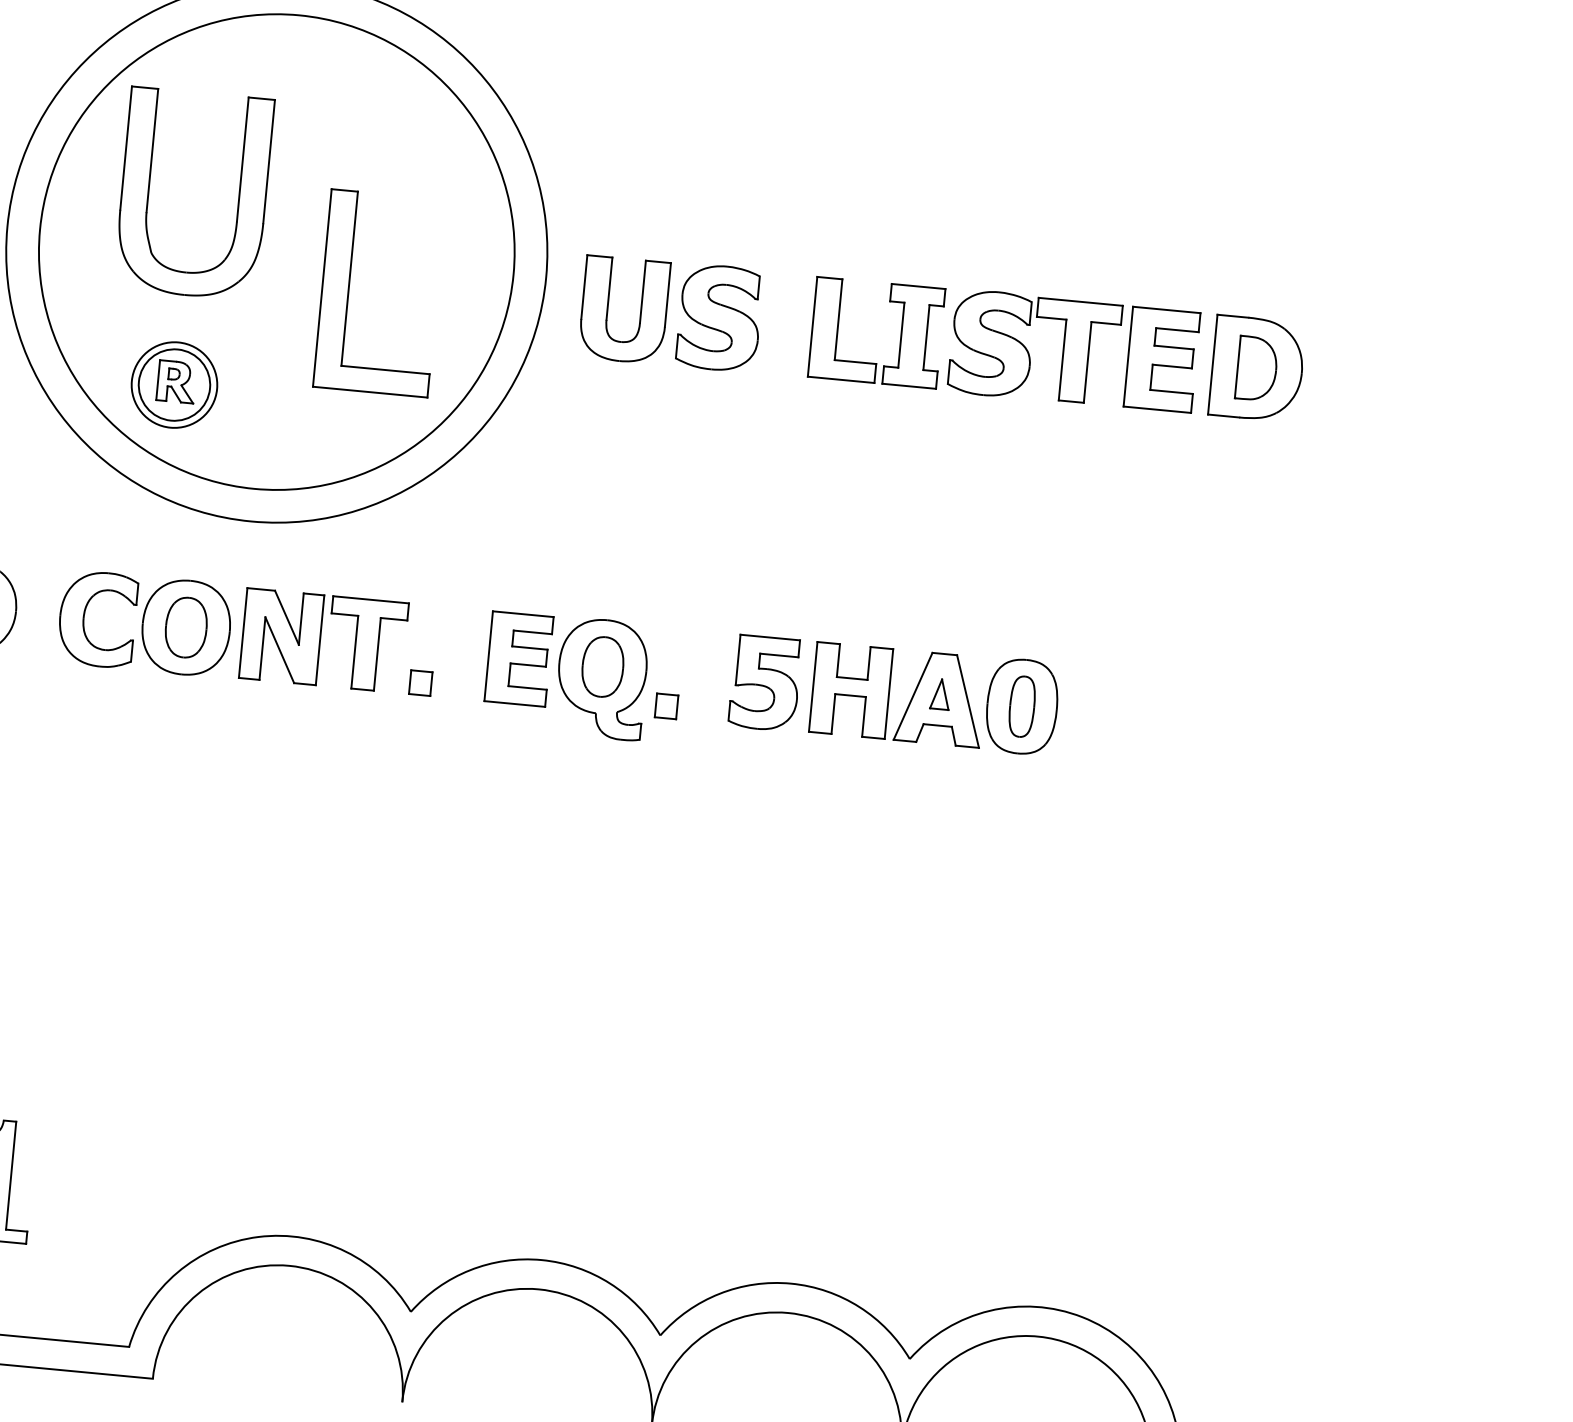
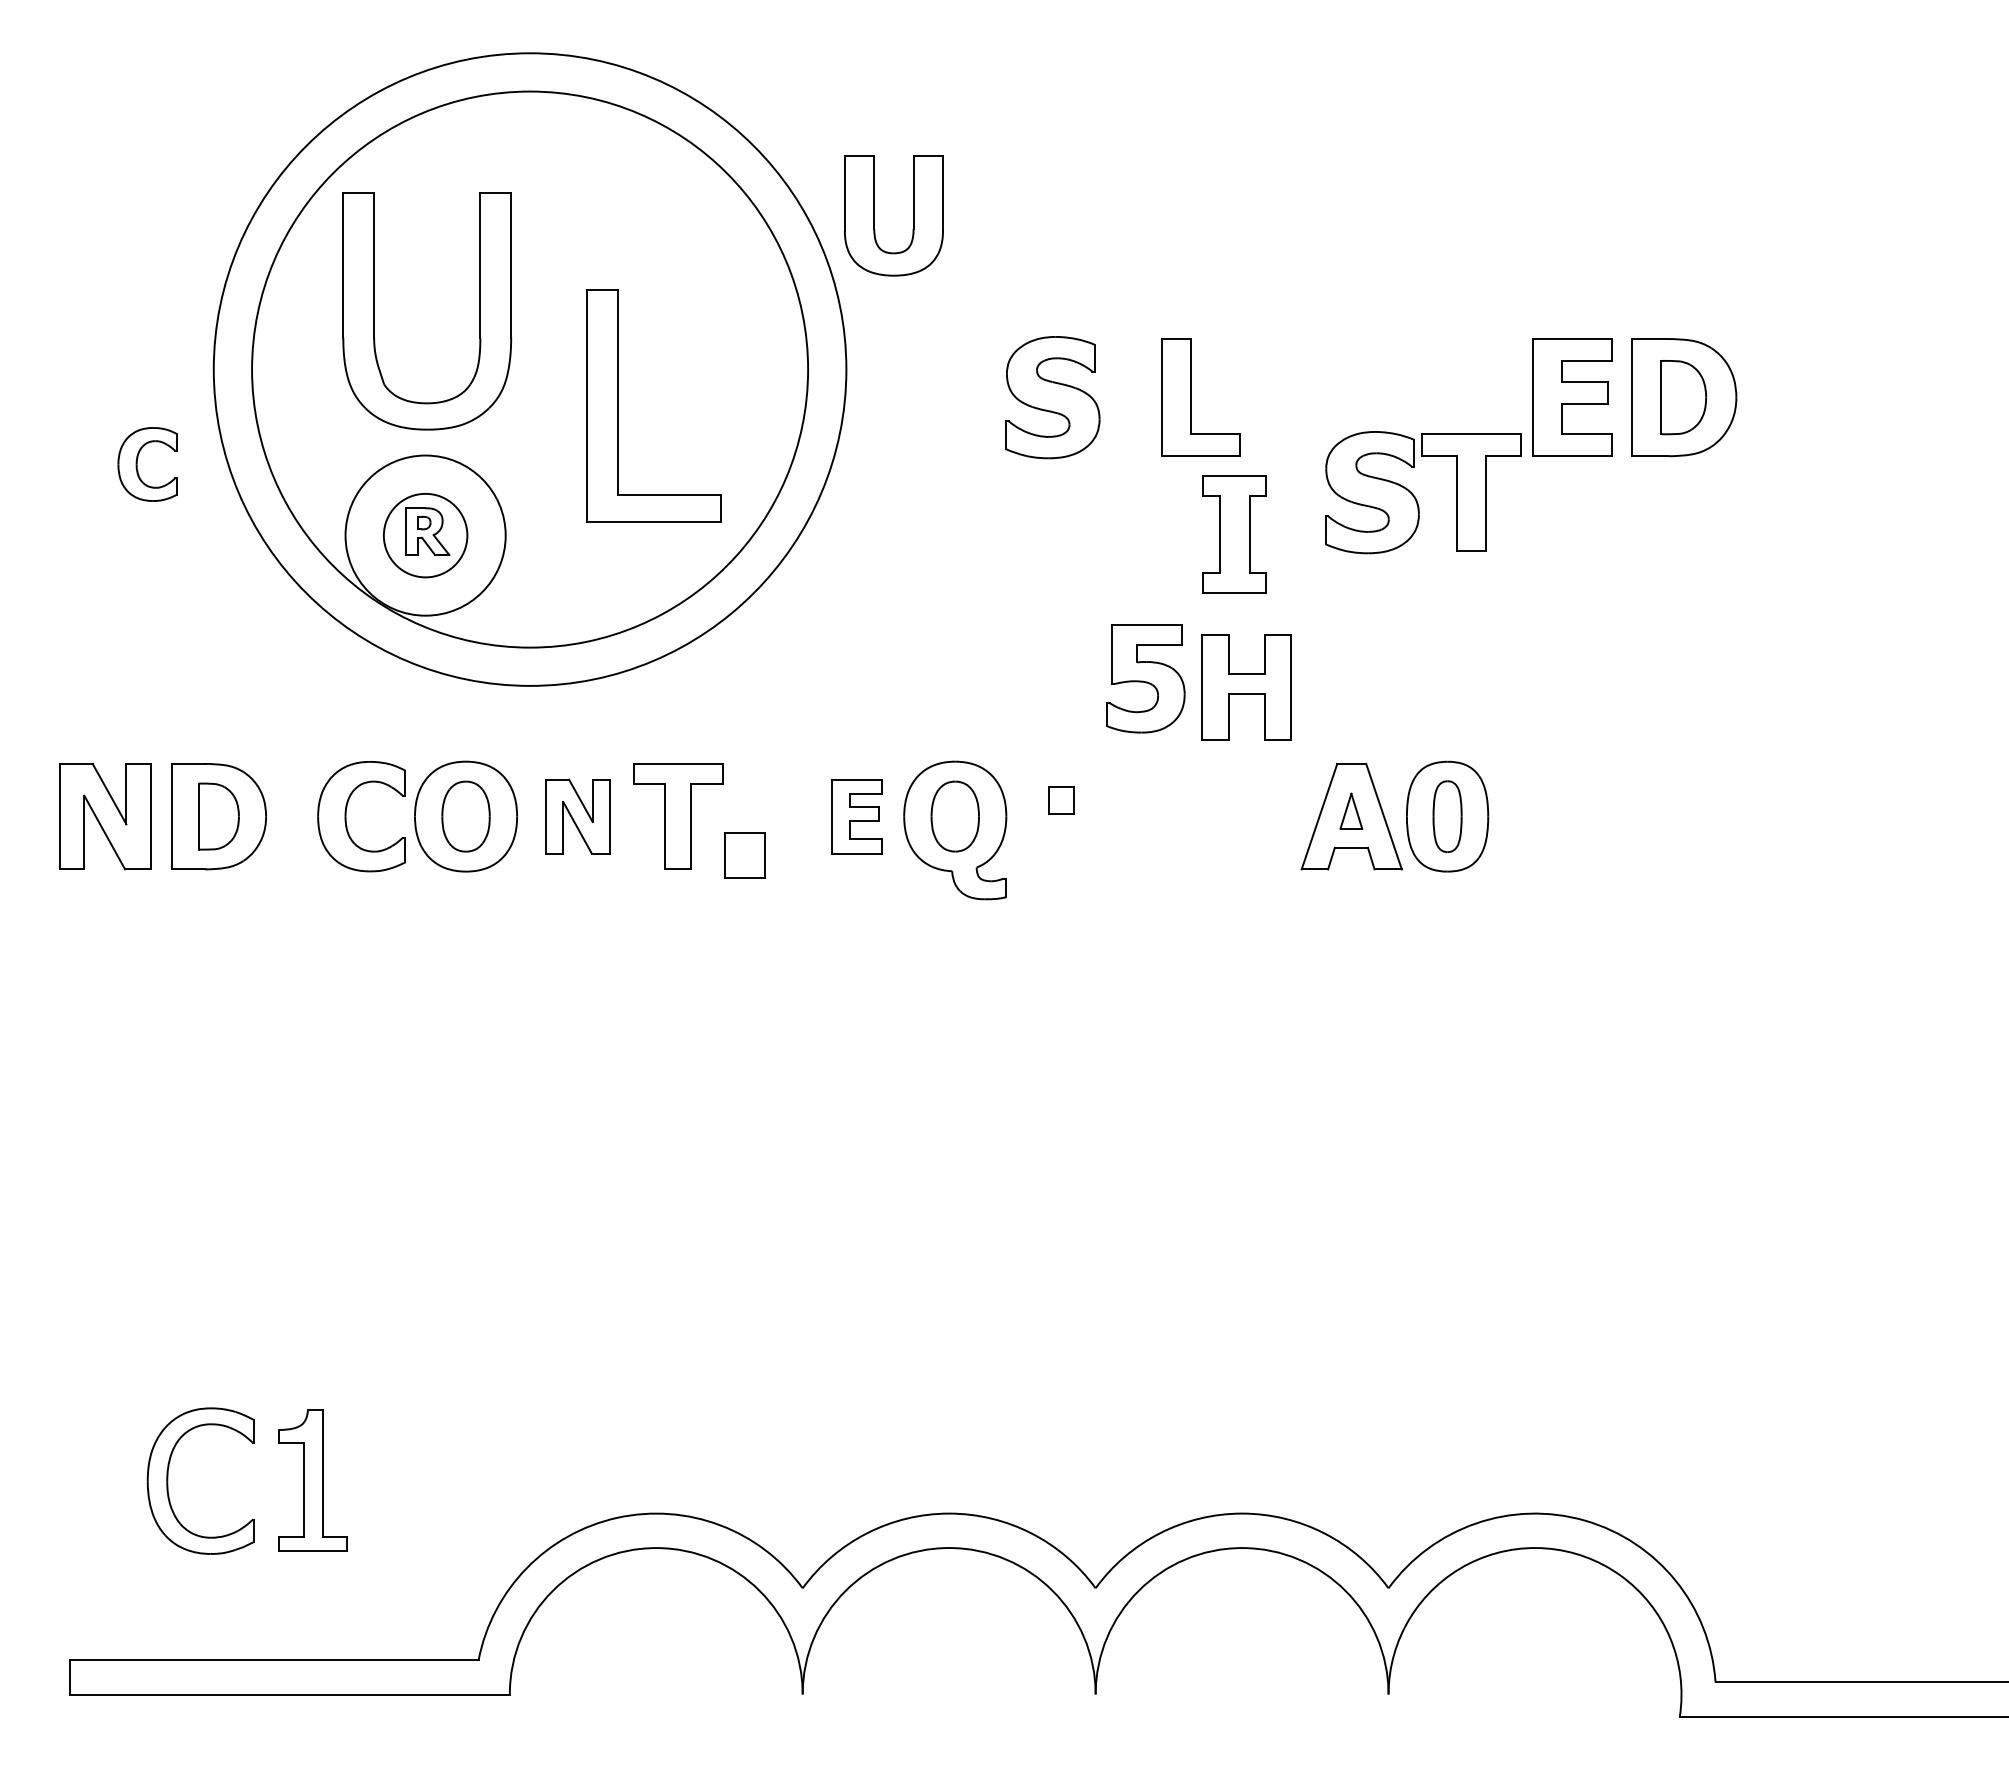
part: (607, 308) -> (874, 215), moved
part: (913, 336) -> (1234, 534), moved
part: (1028, 350) -> (1415, 496), moved
circle: (174, 384) -> (425, 535), size x1.6
part: (281, 636) -> (577, 816), size x0.7
part: (518, 658) -> (856, 816), size x0.7
part: (421, 683) -> (745, 855), size x1.6
part: (764, 683) -> (1145, 678), moved
part: (850, 690) -> (1246, 687), moved
part: (666, 706) -> (1061, 800), moved

